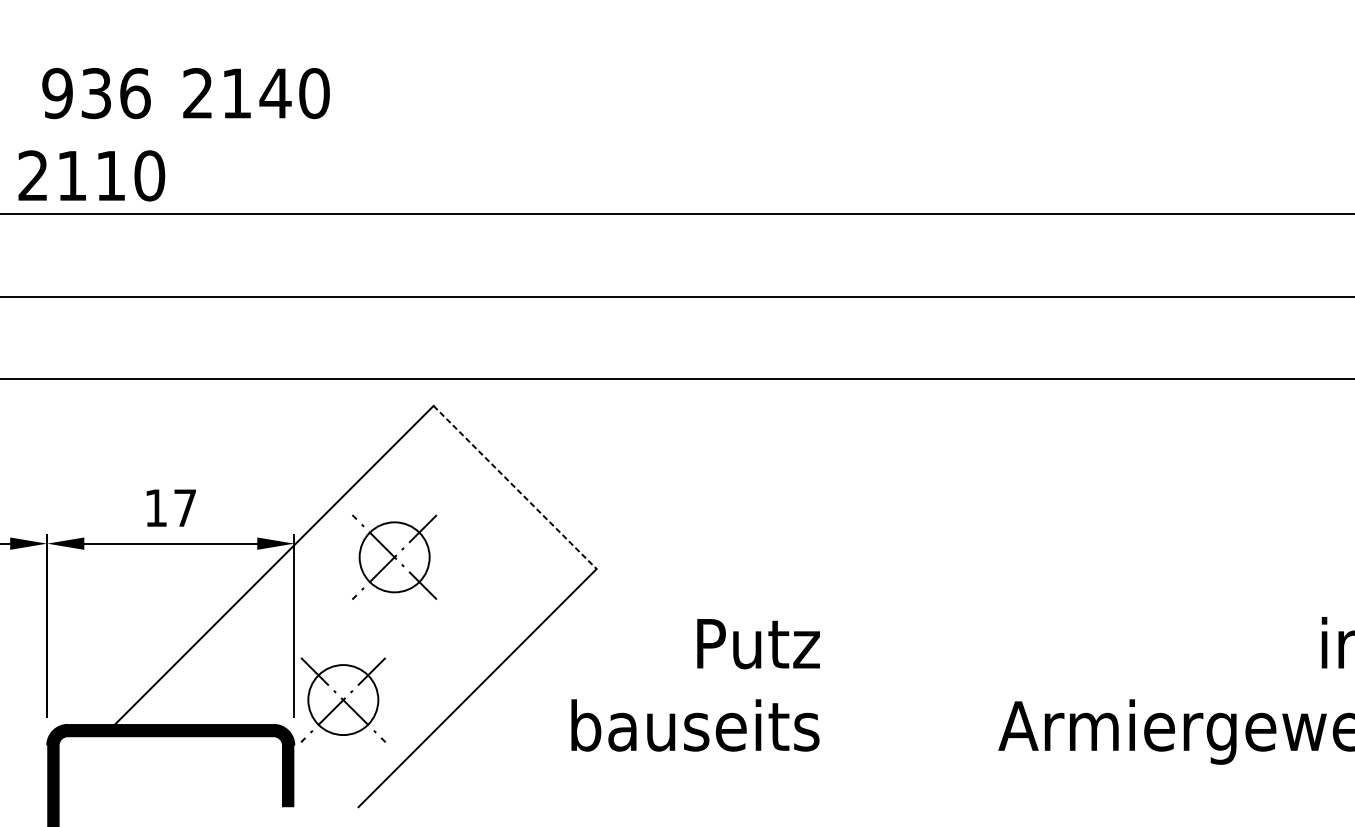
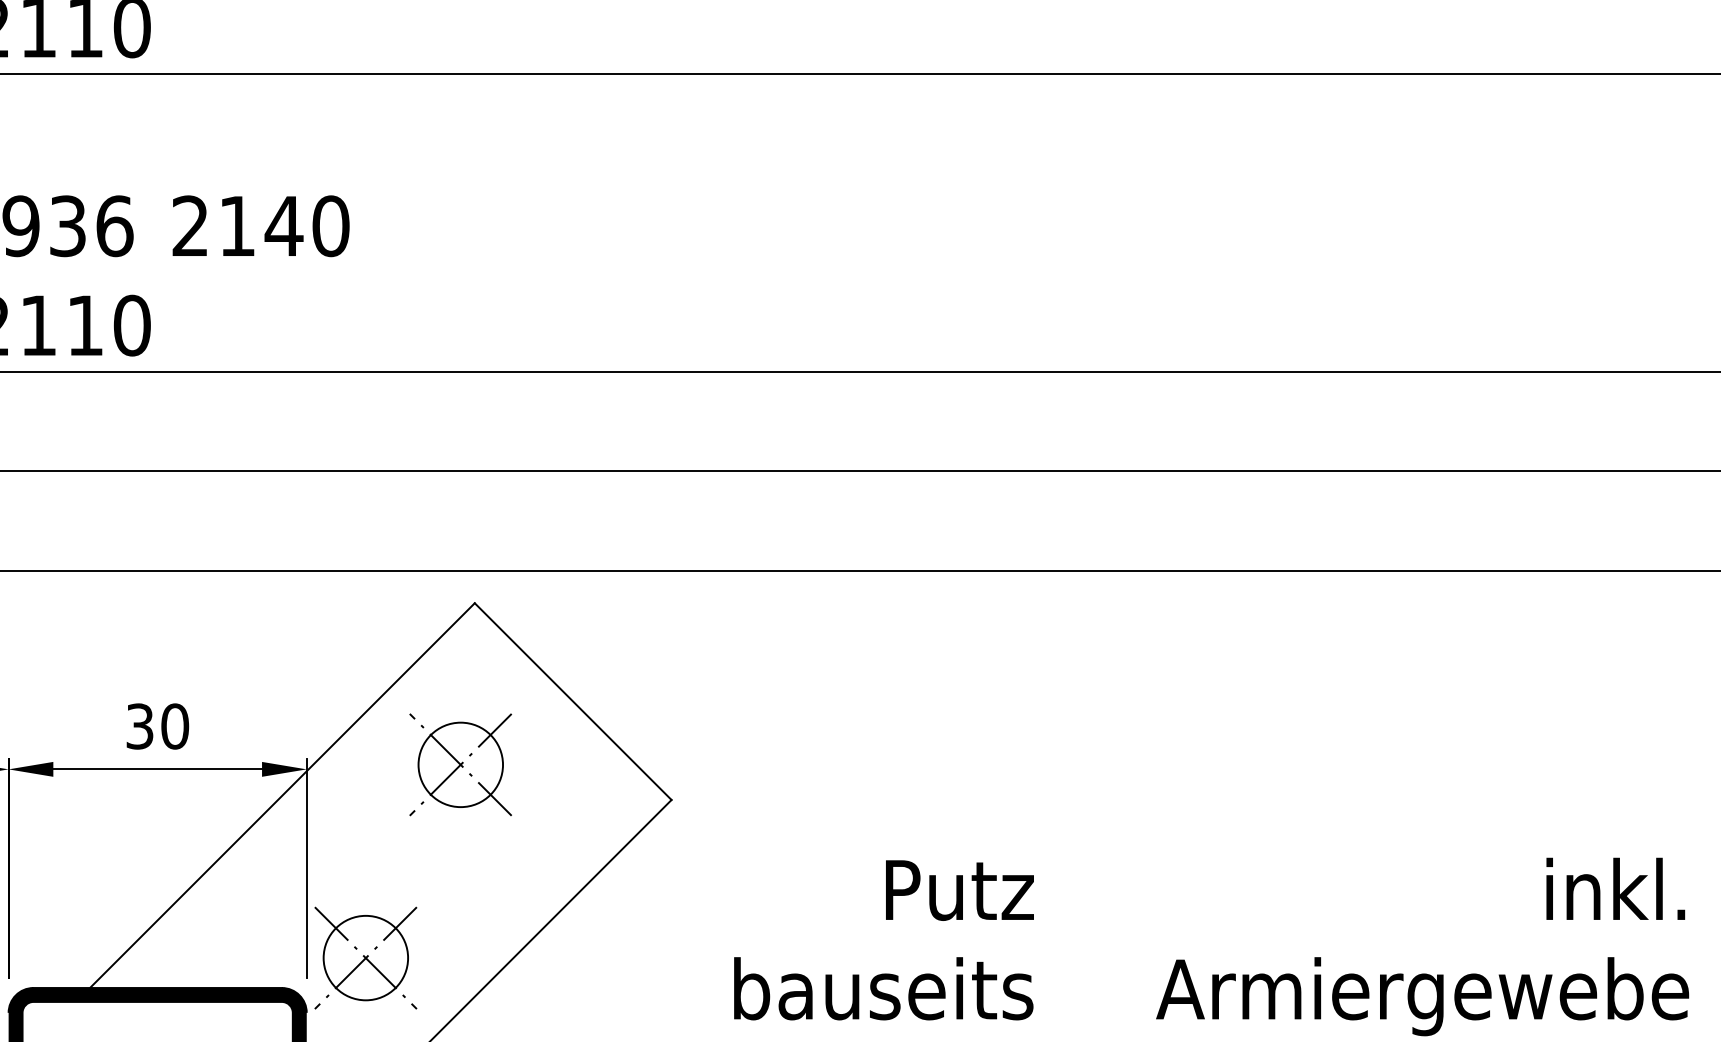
line: (515, 487) -> (573, 701), dashed -> solid
text: (170, 508) -> (157, 726), 17 -> 30
part: (394, 557) -> (460, 764), moved
text: (695, 685) -> (883, 940), moved

